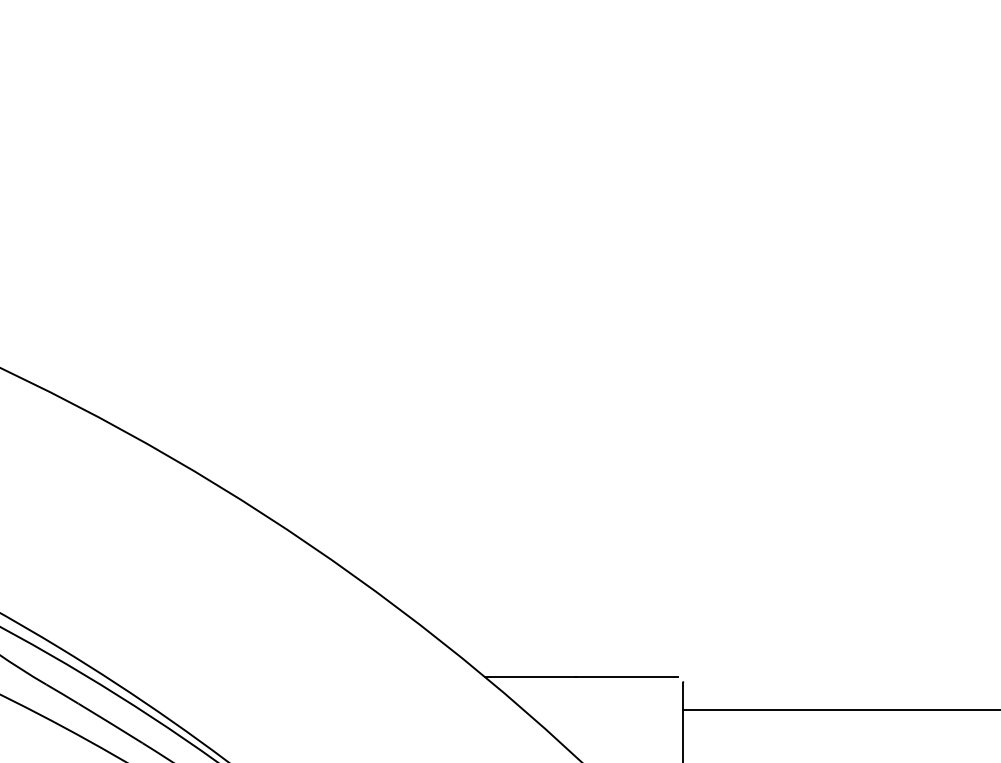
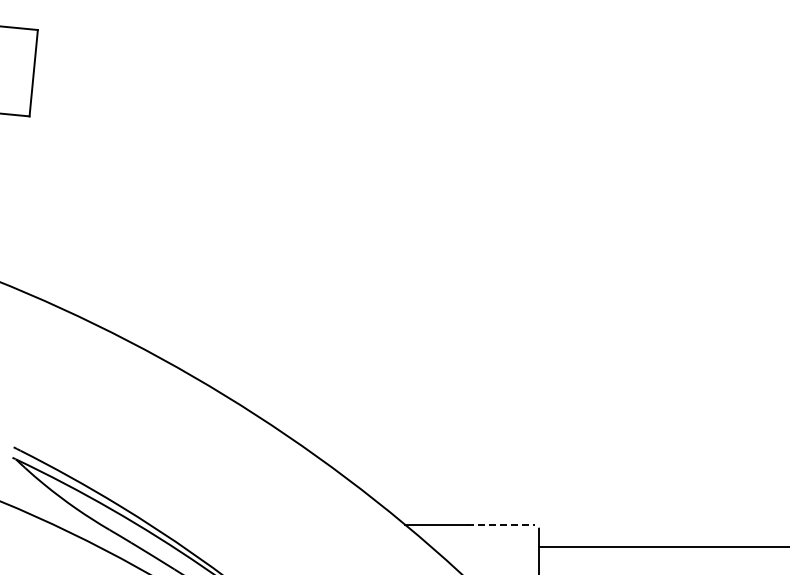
line: (627, 678) -> (501, 525), solid -> dashed

